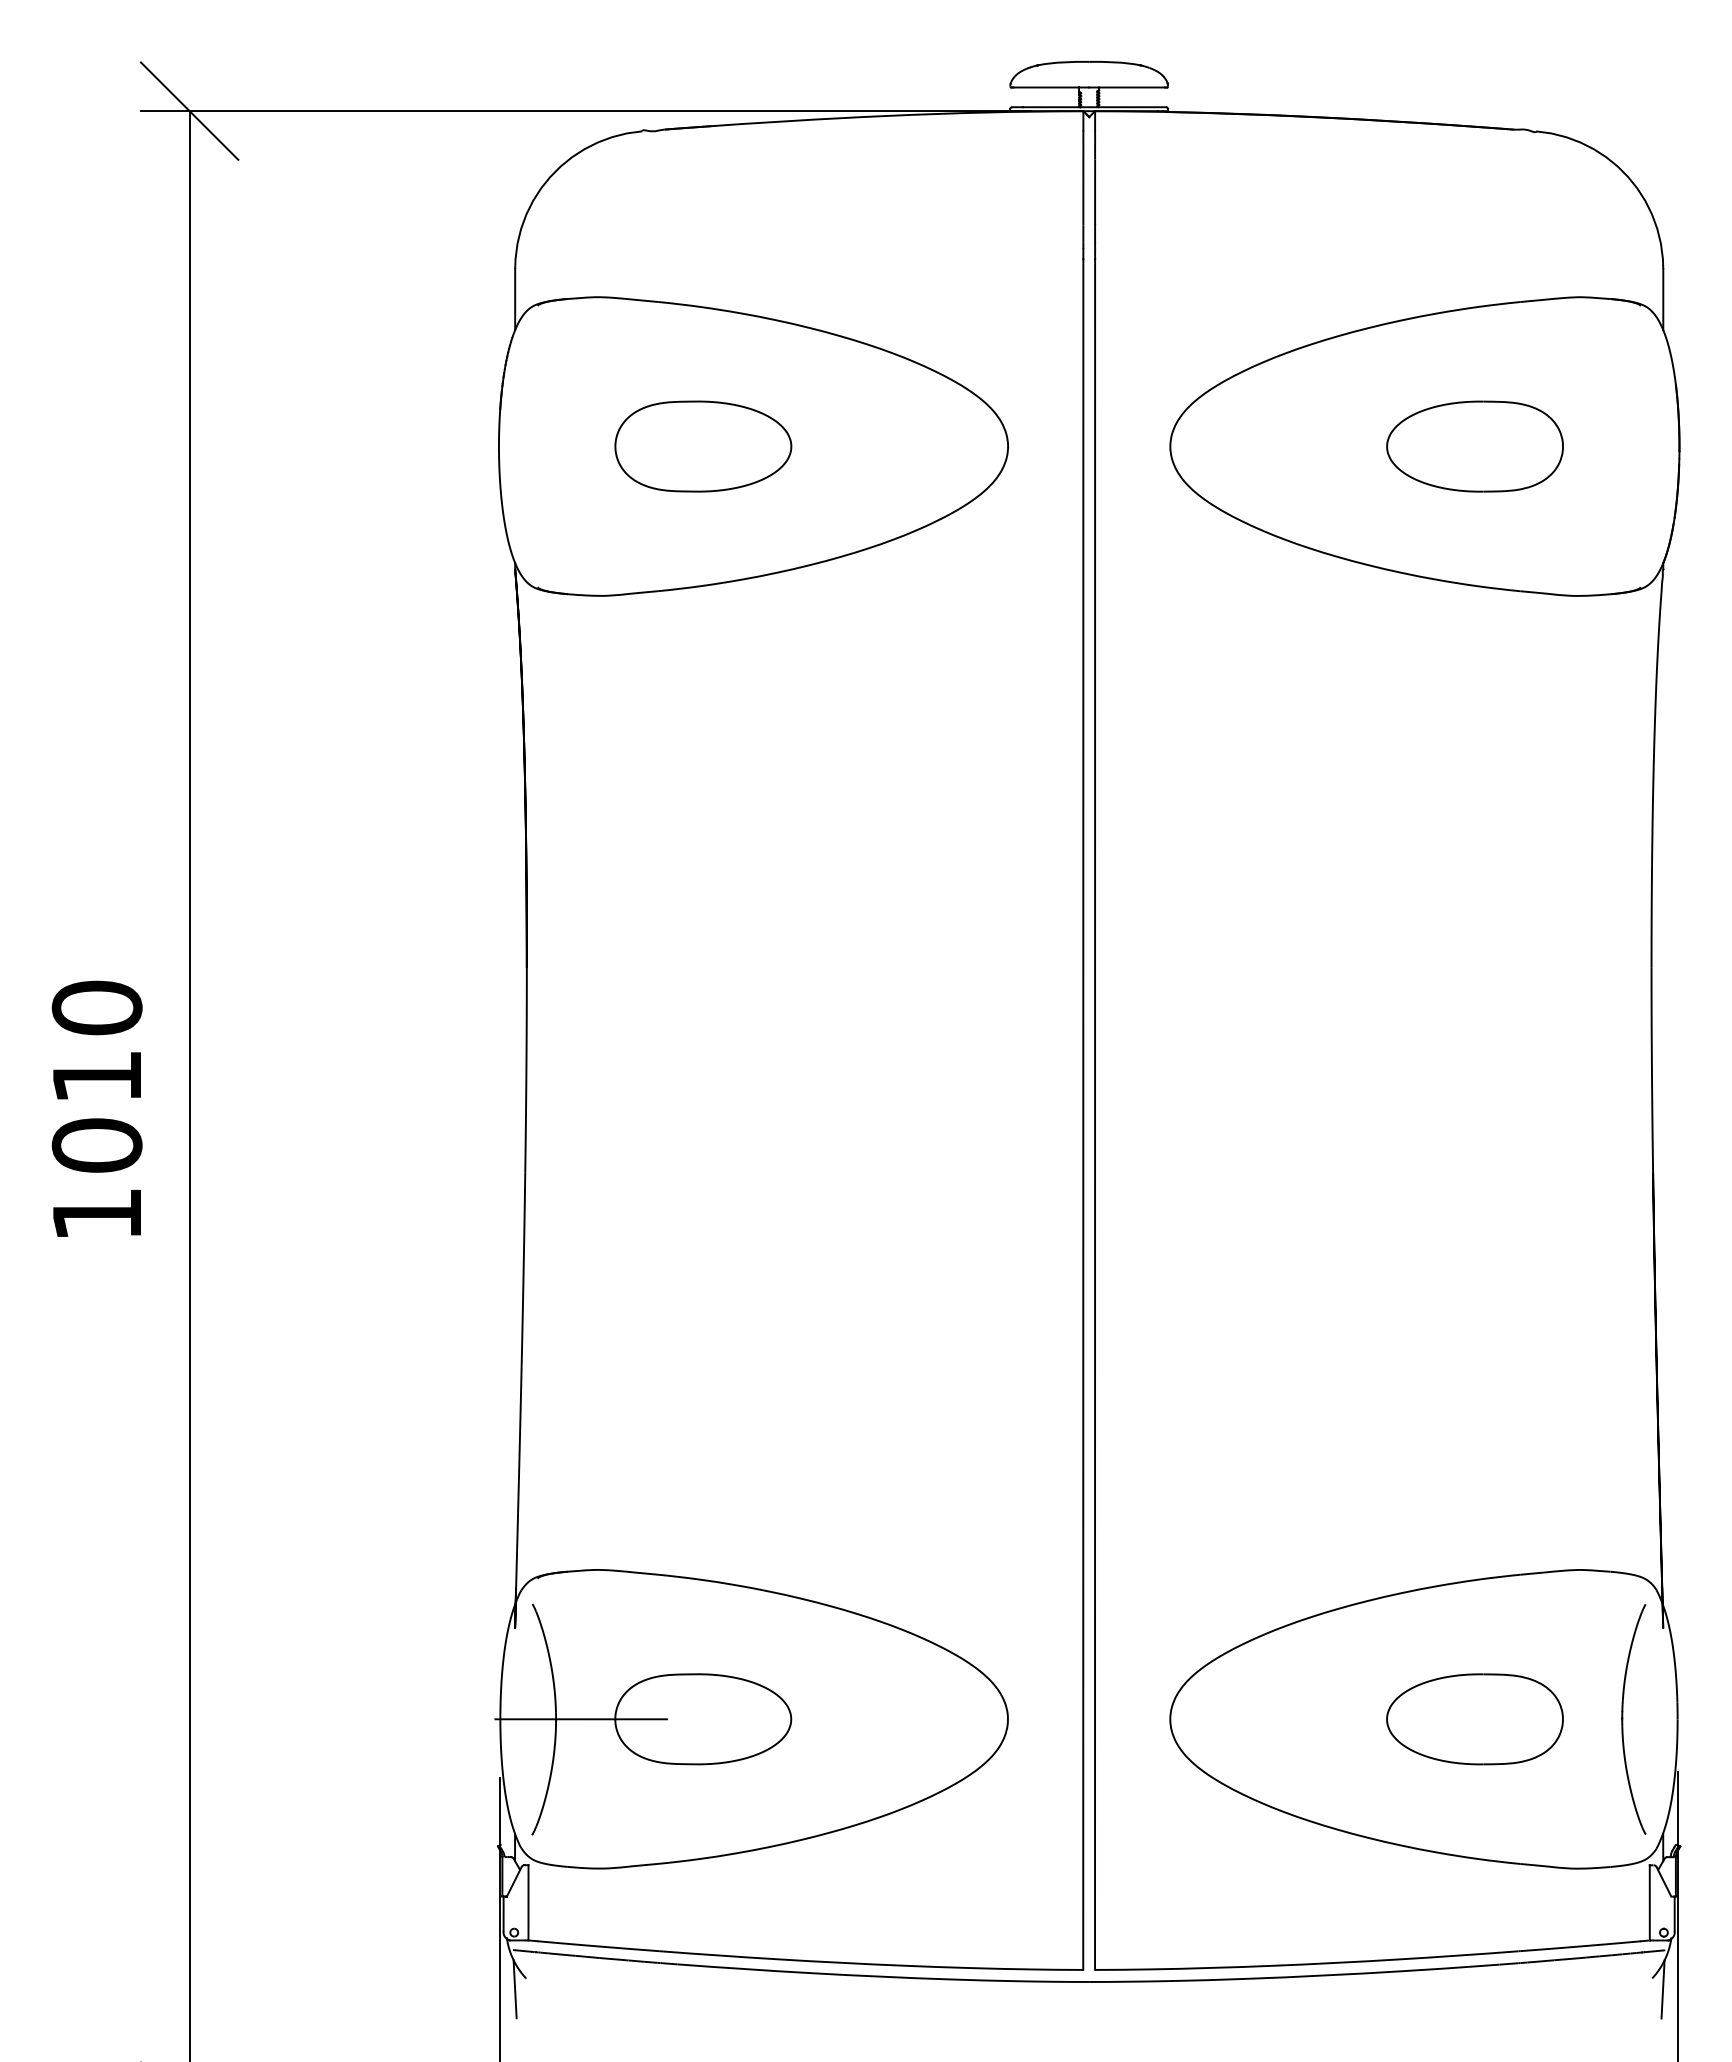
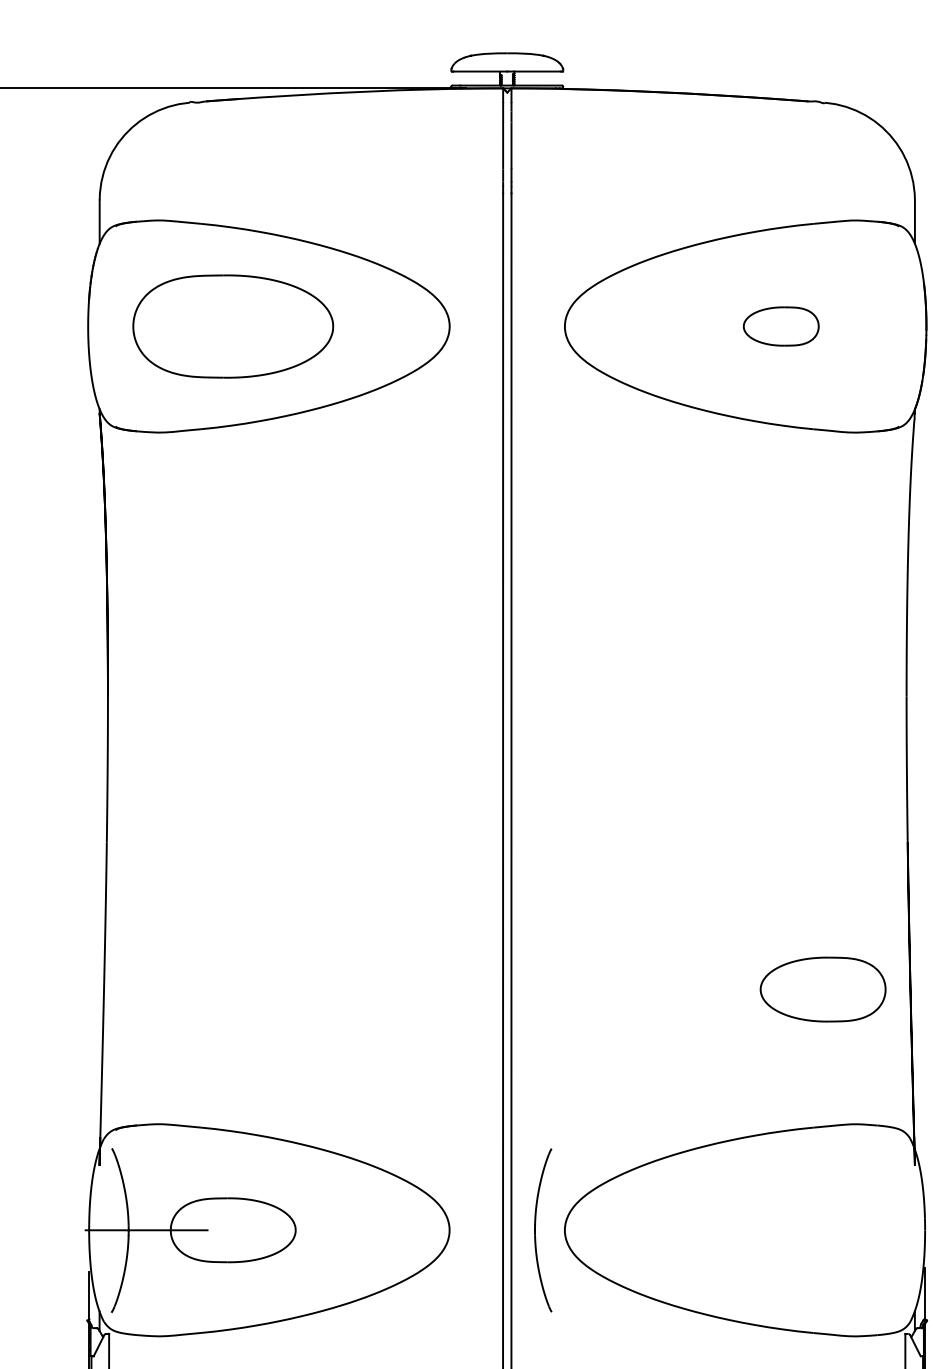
part: (703, 446) -> (233, 326), size x1.6
part: (1474, 446) -> (780, 326), size x0.6
part: (1474, 1719) -> (822, 989), moved
part: (1623, 1719) -> (535, 1230), moved

